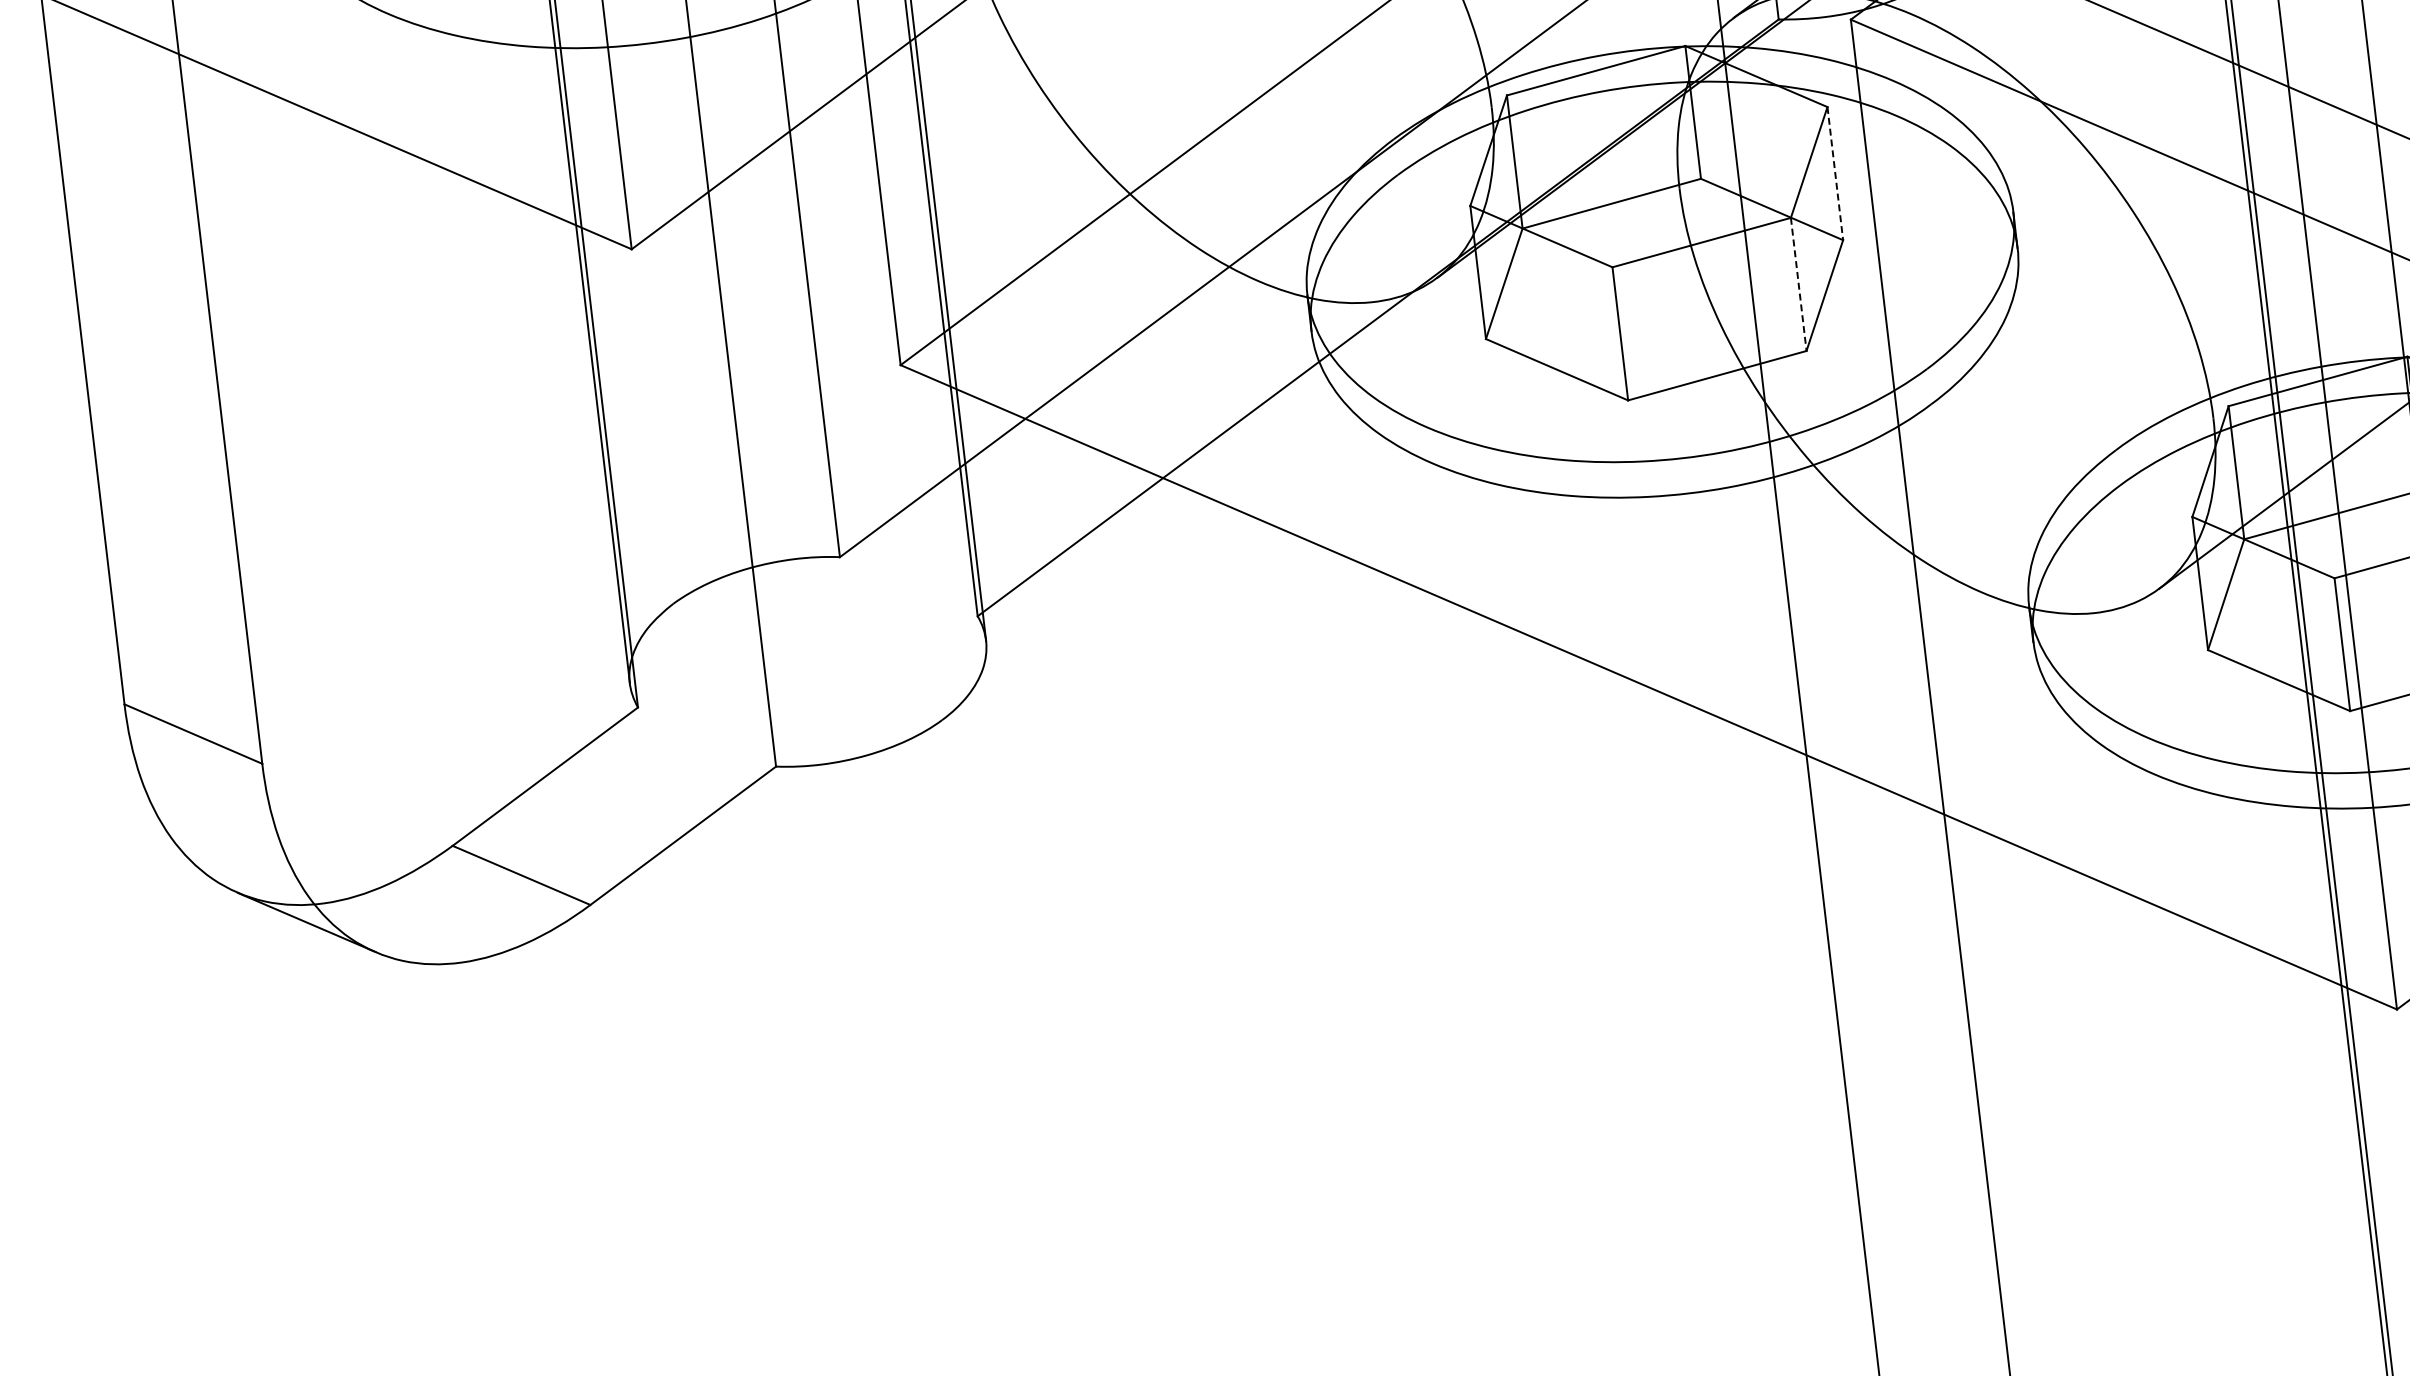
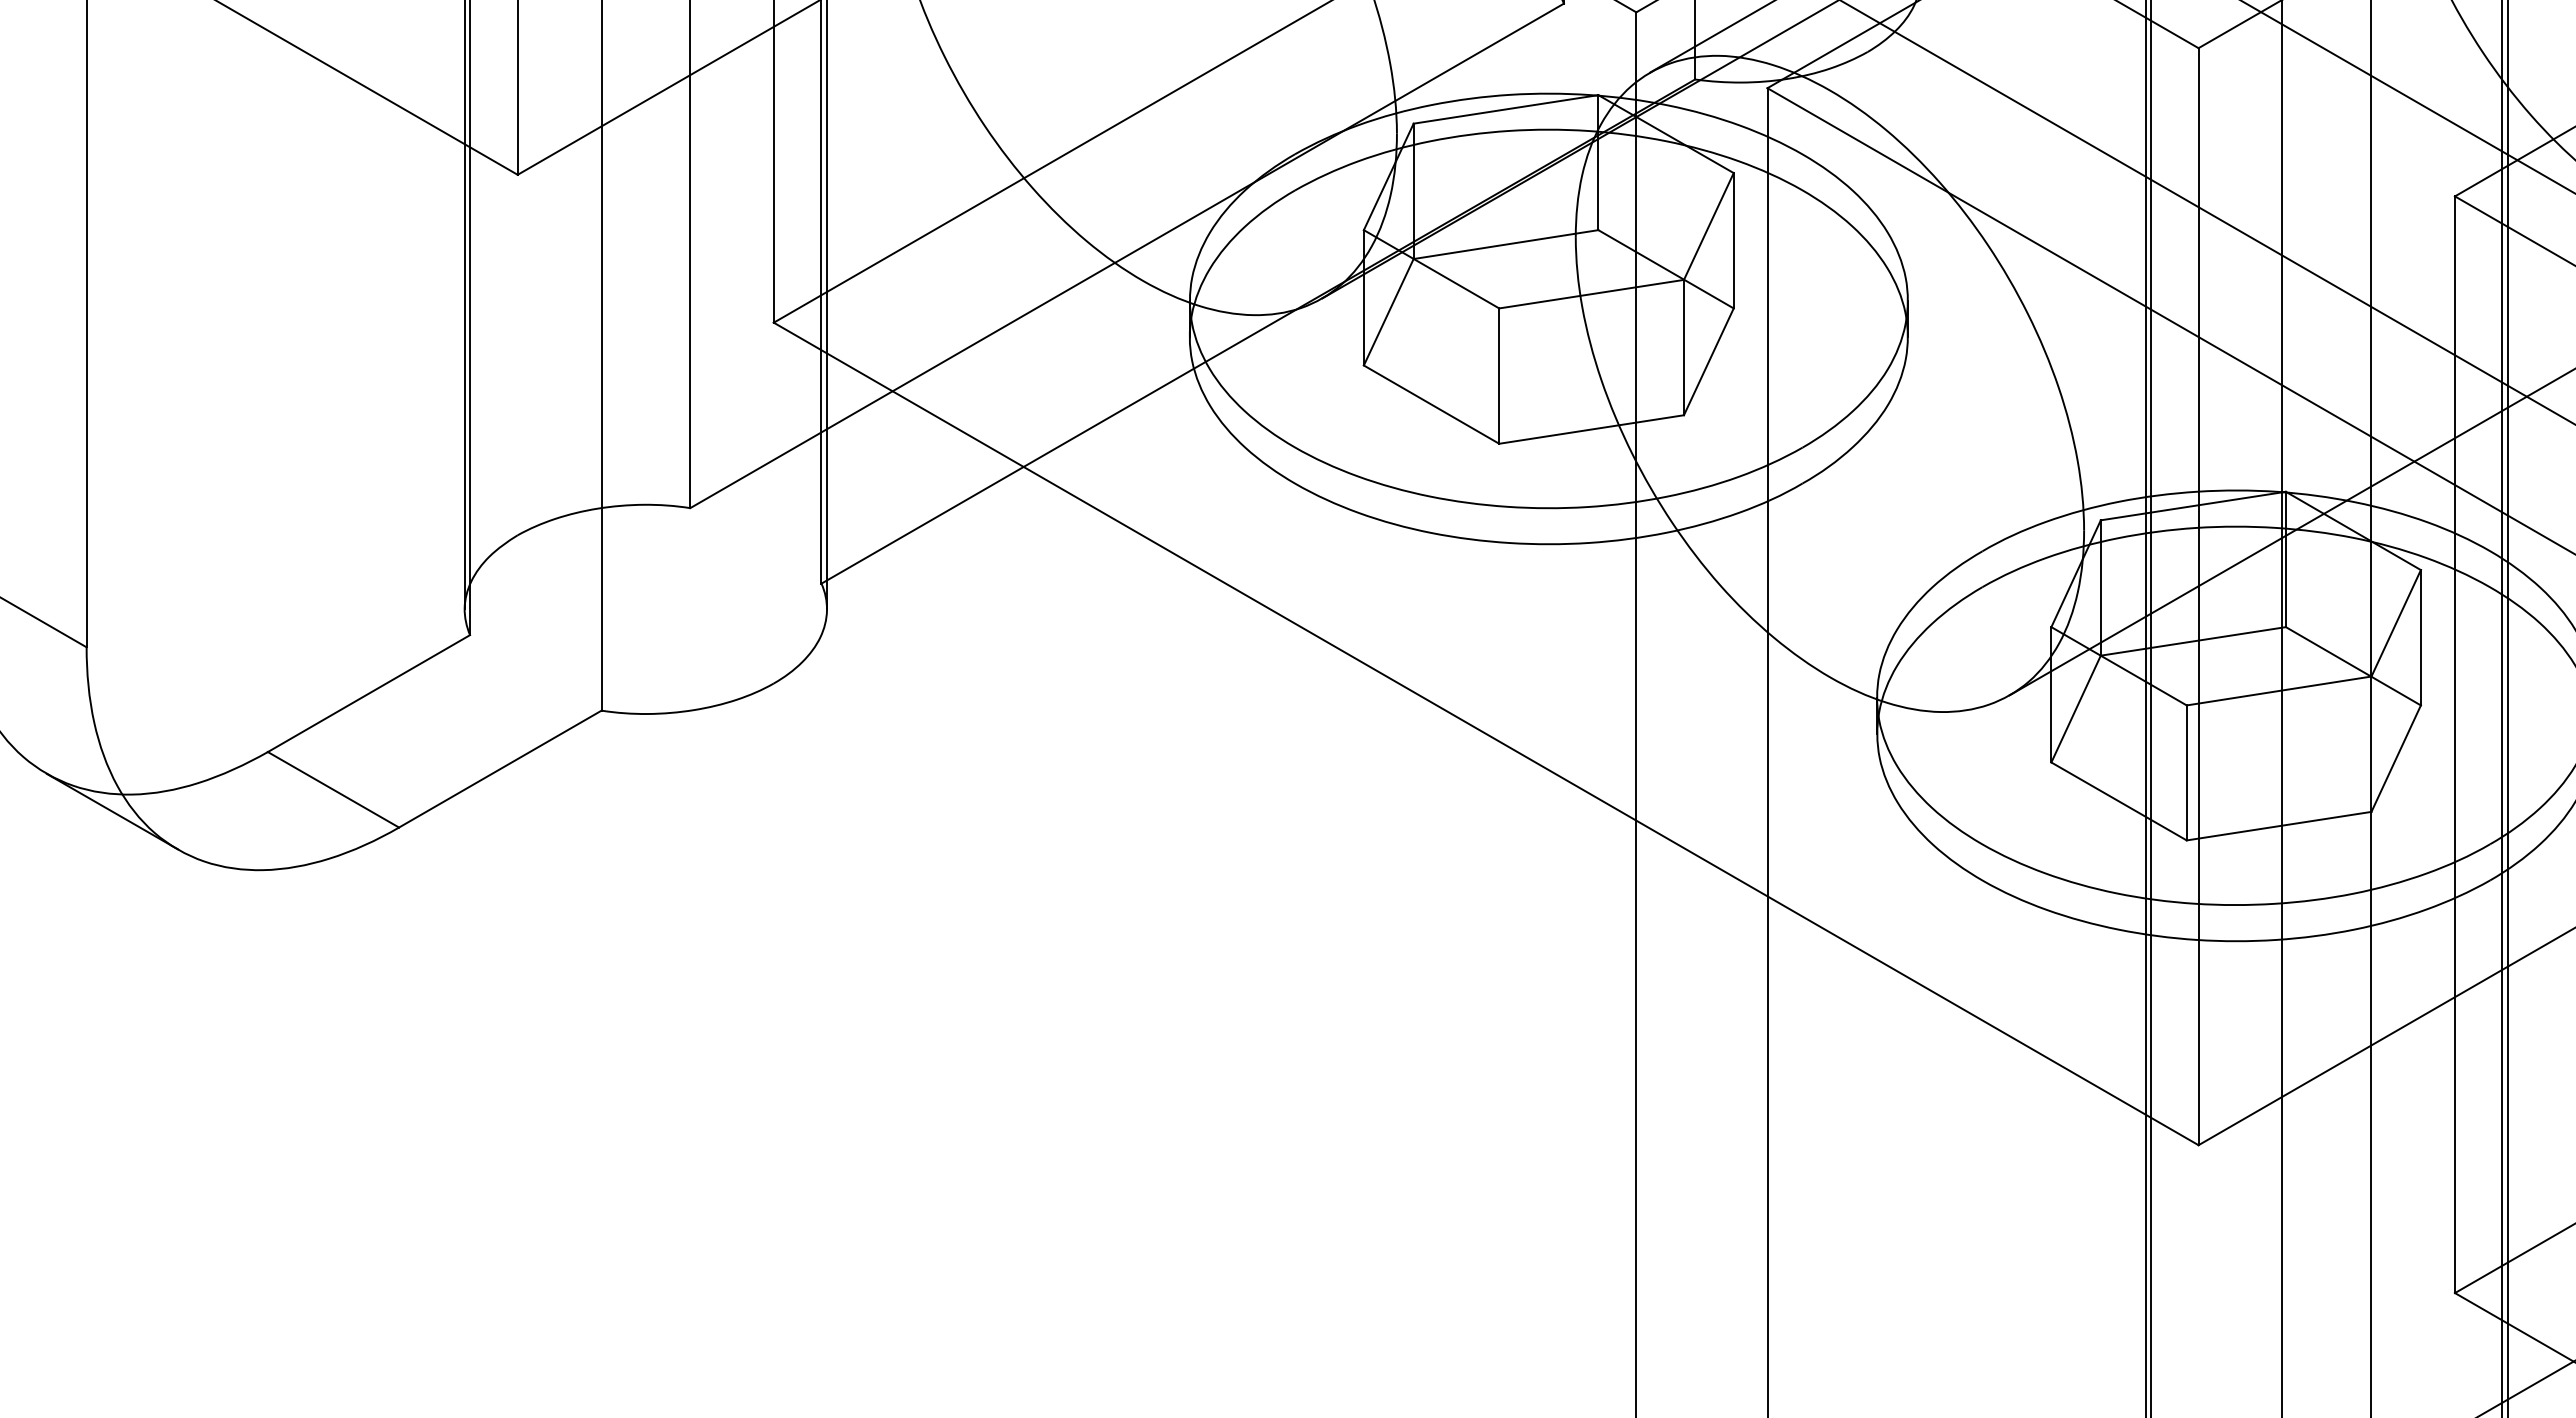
line: (1835, 173) -> (1733, 240), dashed -> solid
line: (1798, 284) -> (1683, 347), dashed -> solid

